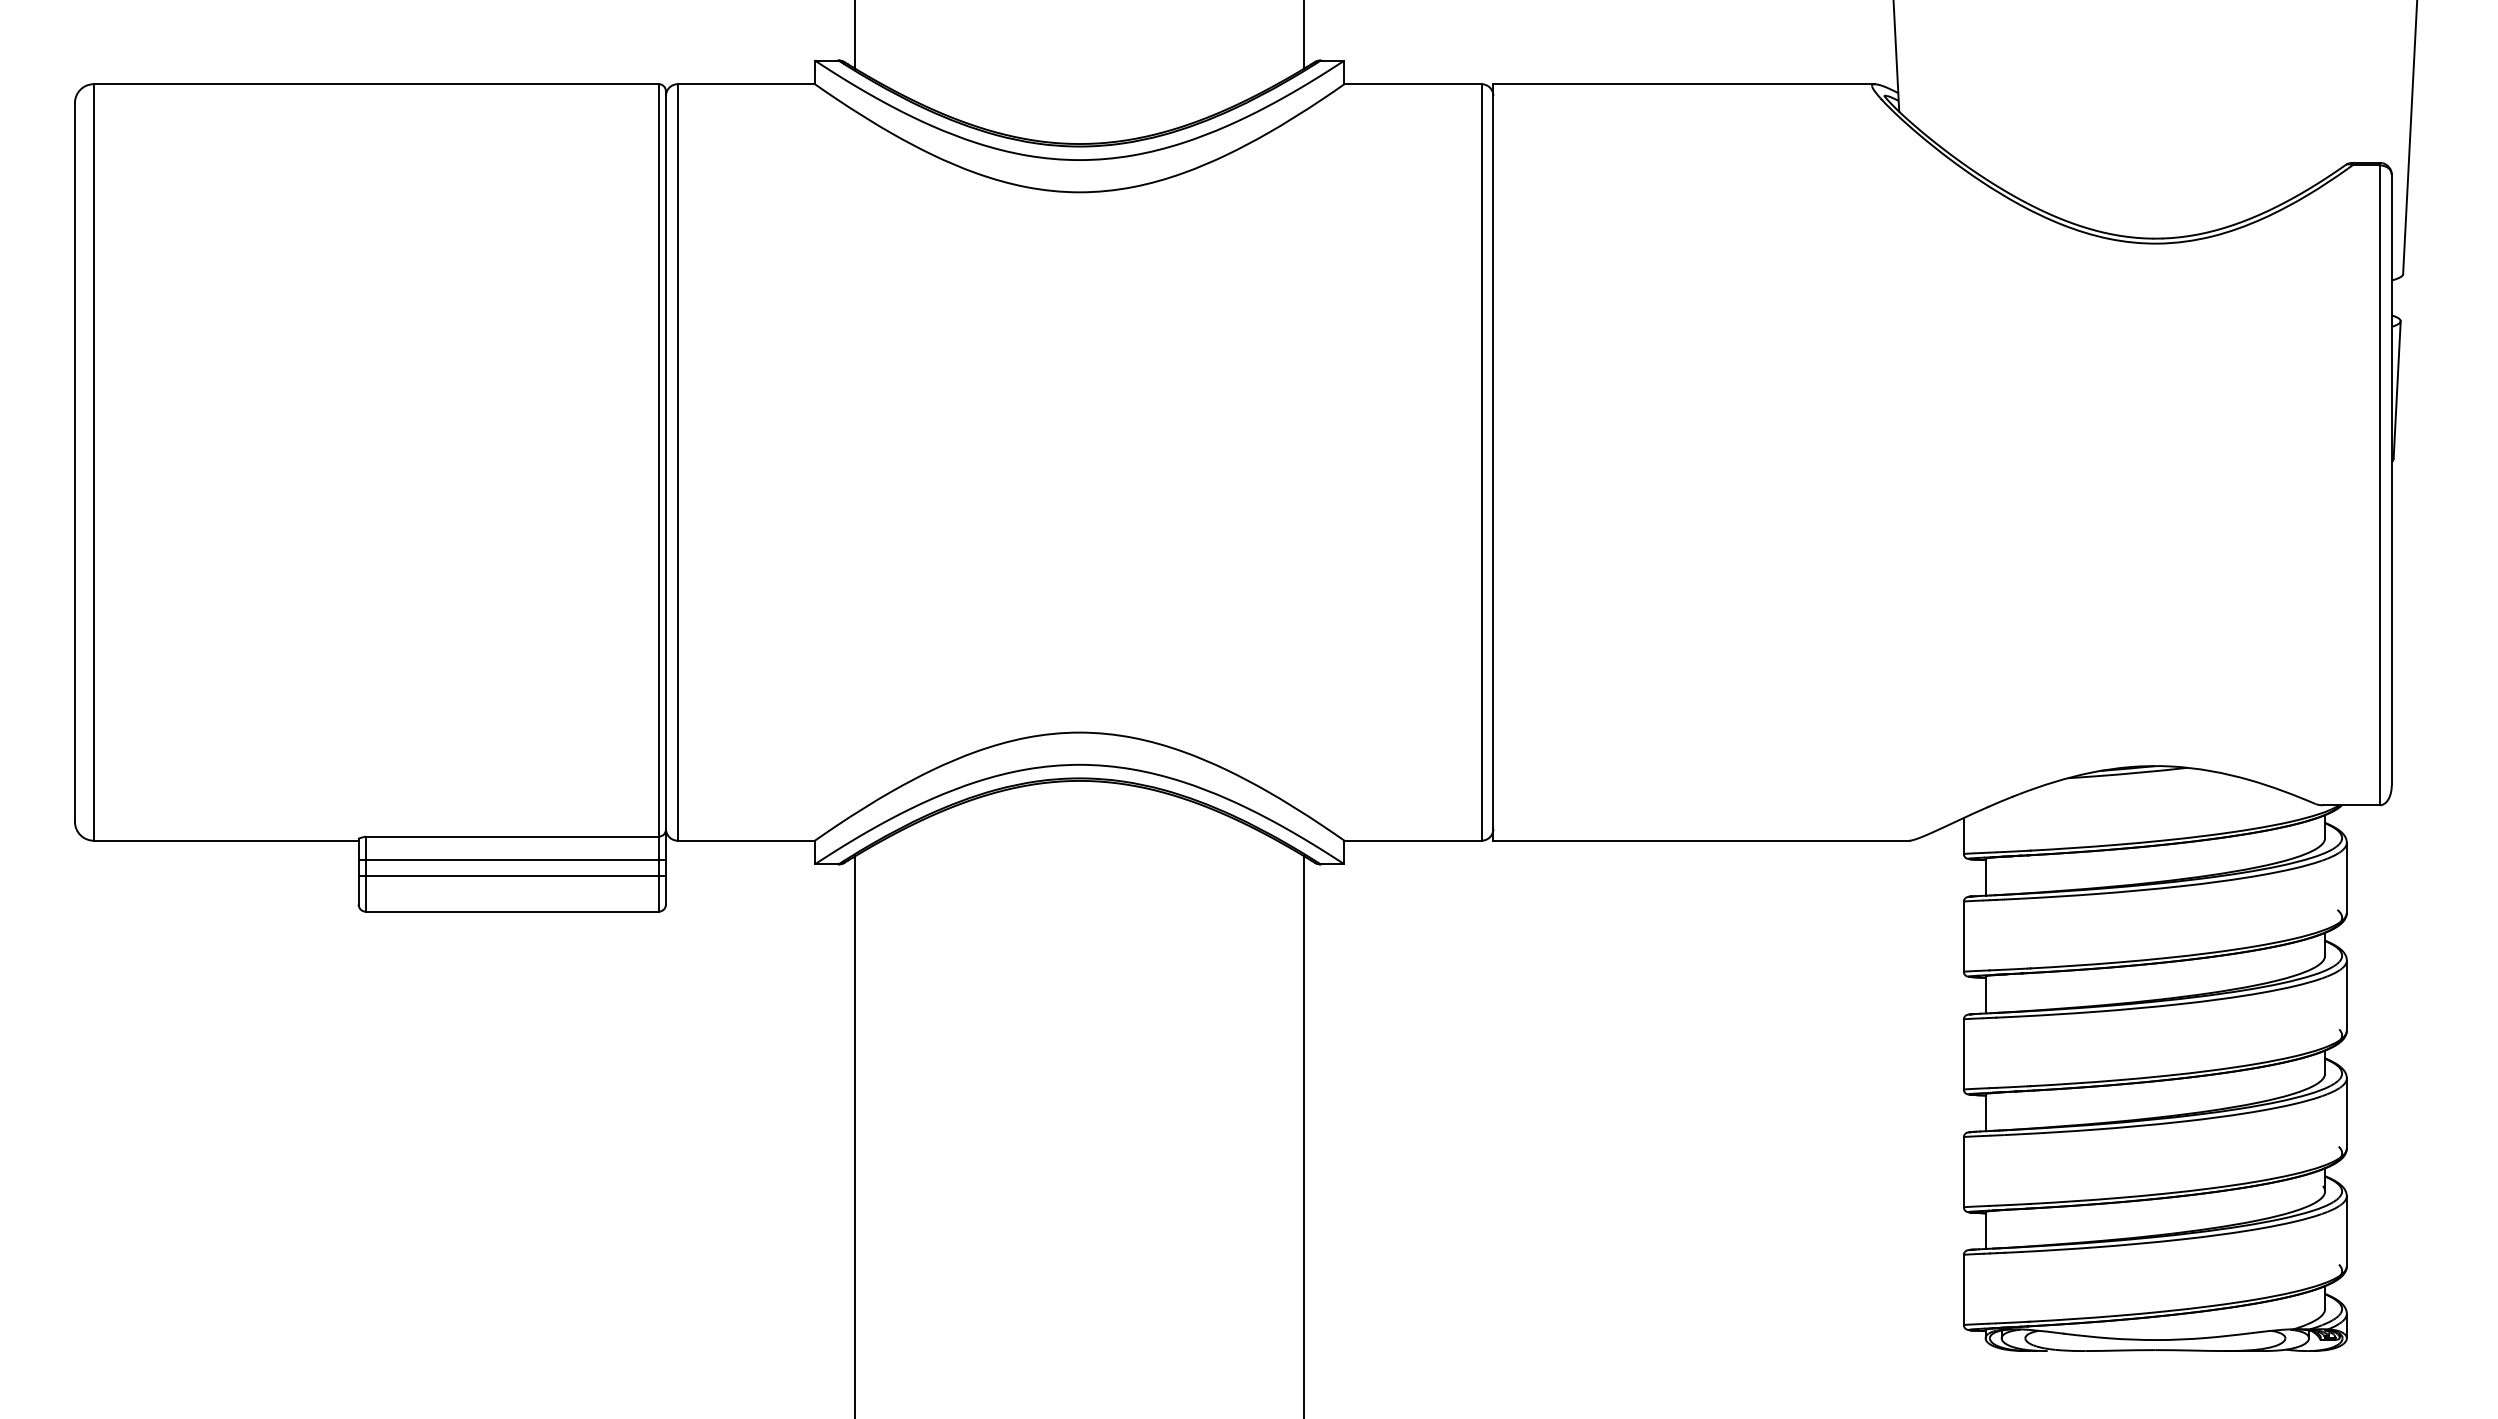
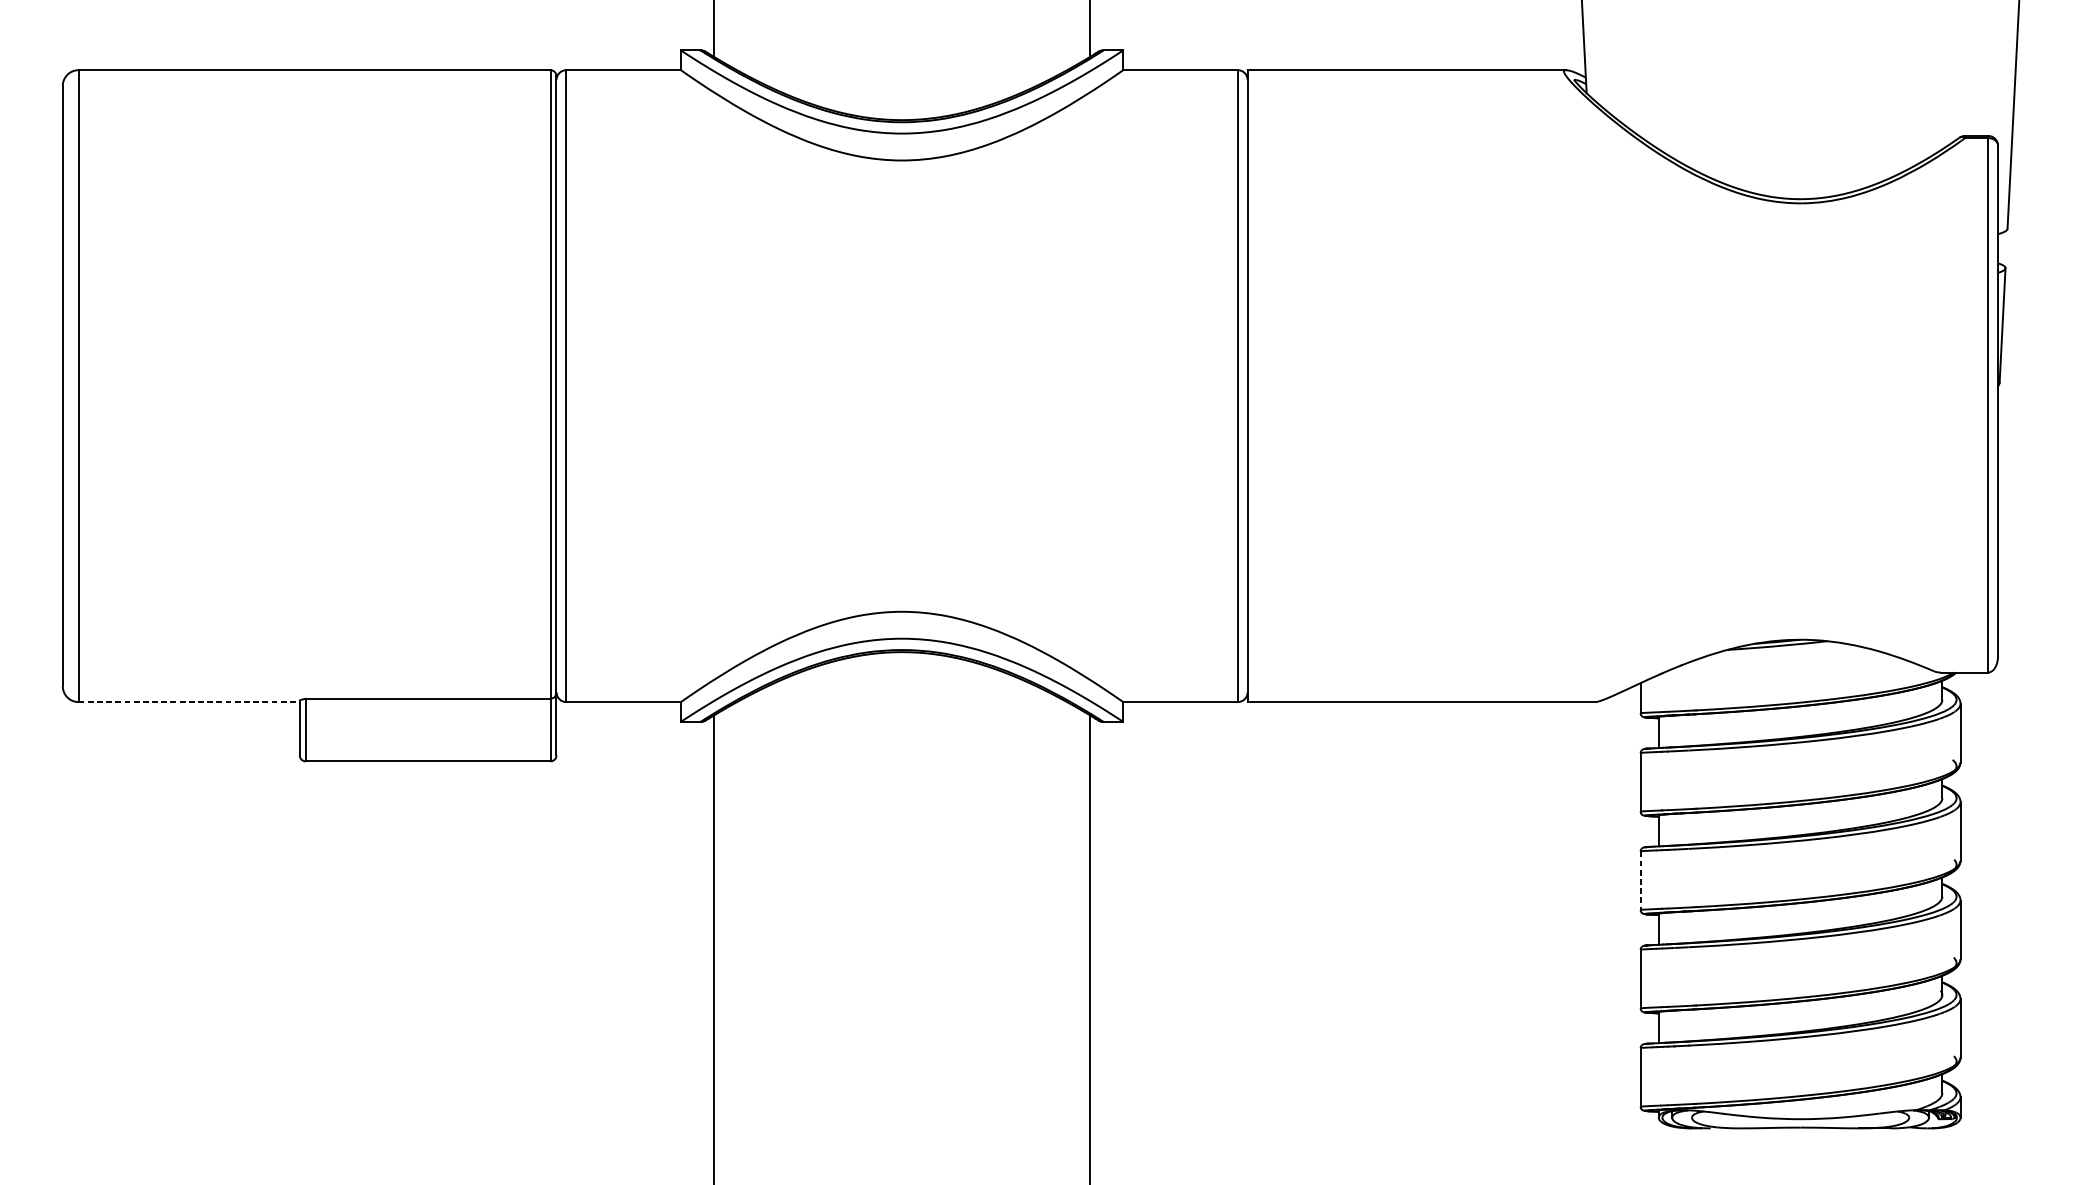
line: (226, 840) -> (189, 701), solid -> dashed
line: (511, 860) -> (427, 718), removed
line: (511, 876) -> (427, 731), removed
line: (1963, 1055) -> (1640, 881), solid -> dashed

